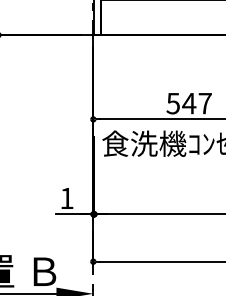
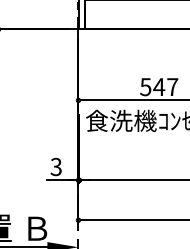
text: (66, 197) -> (55, 166), 1 -> 3

